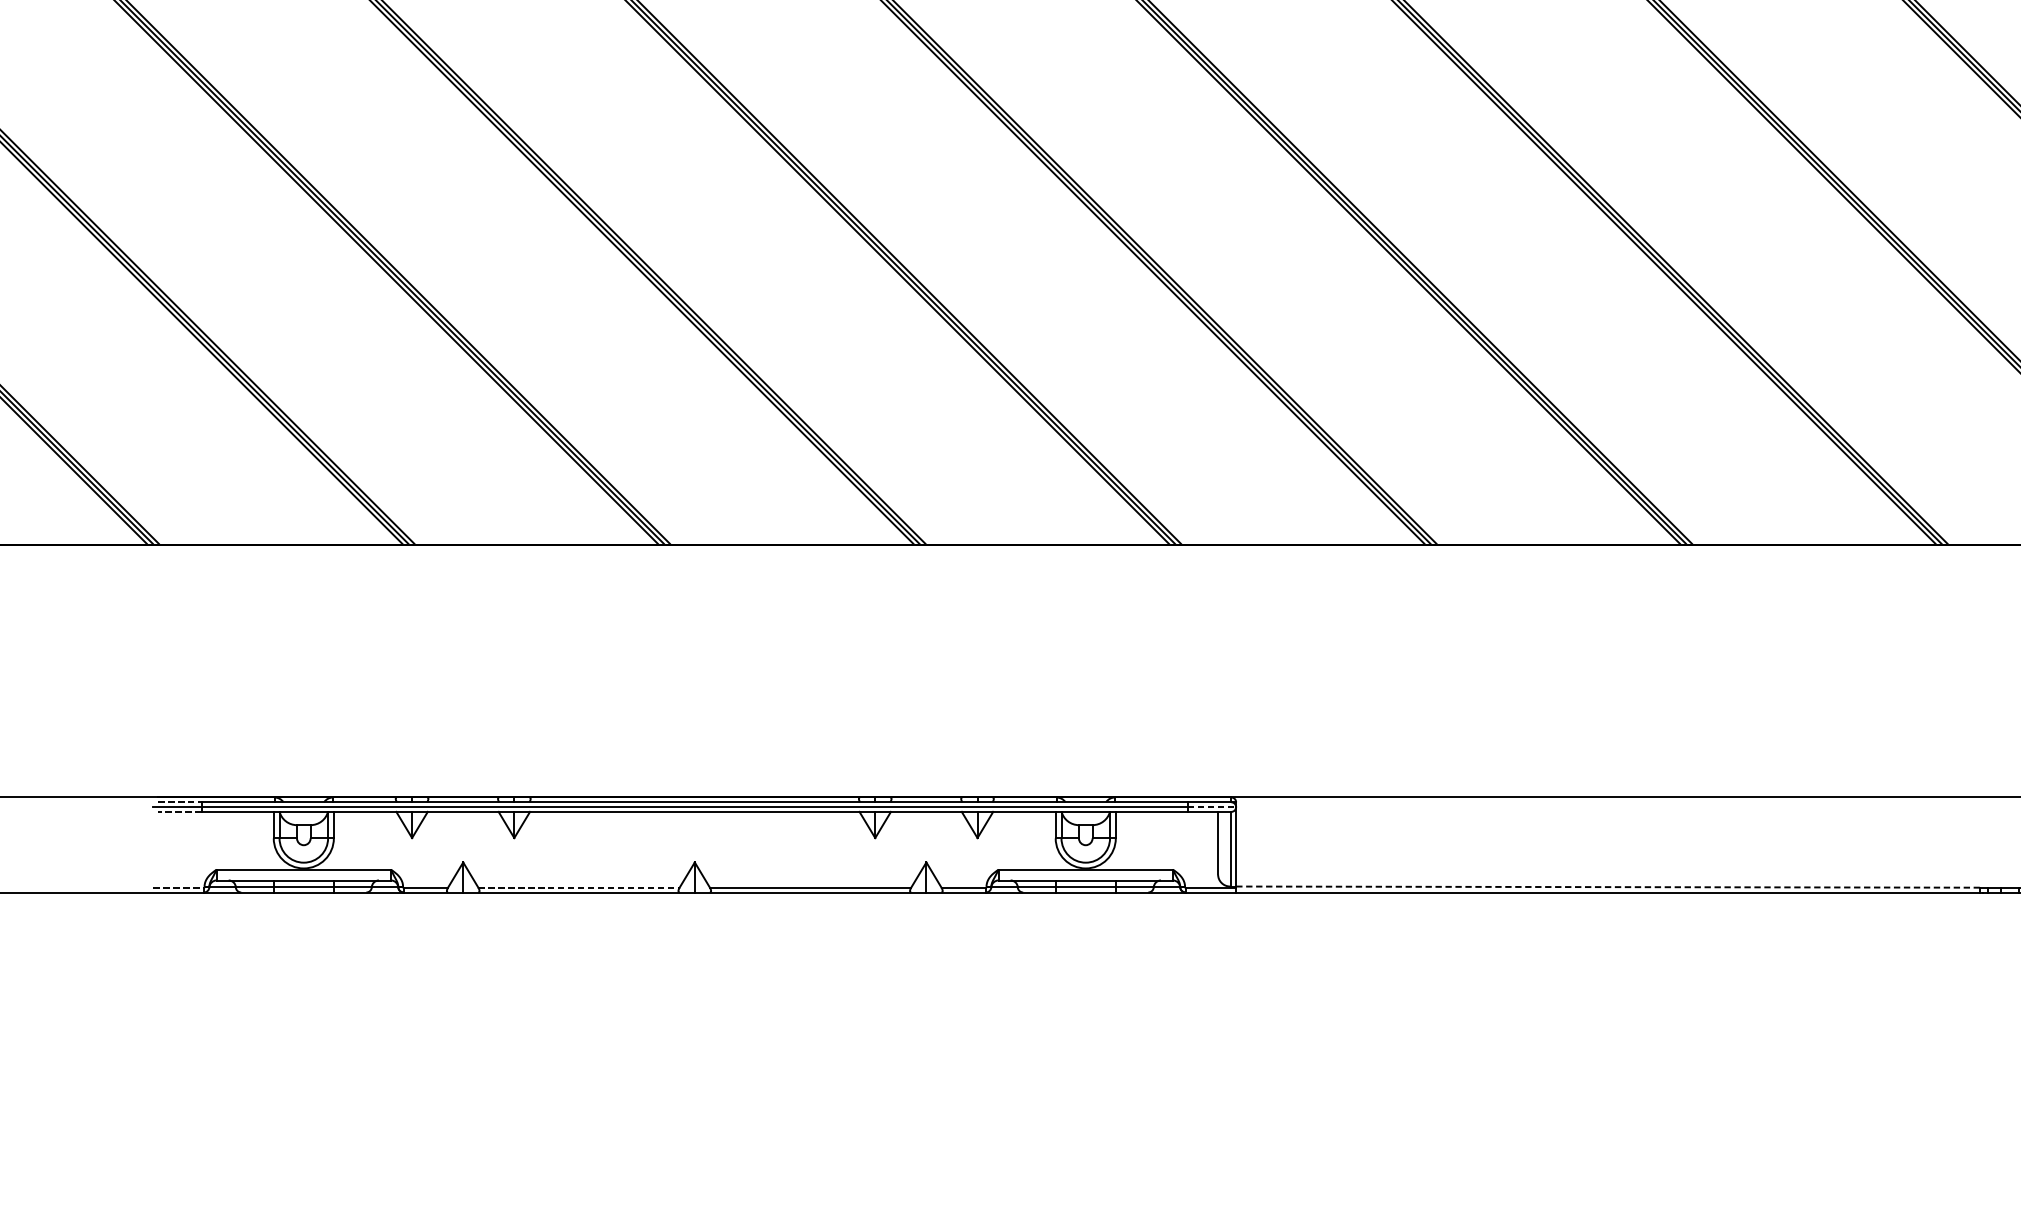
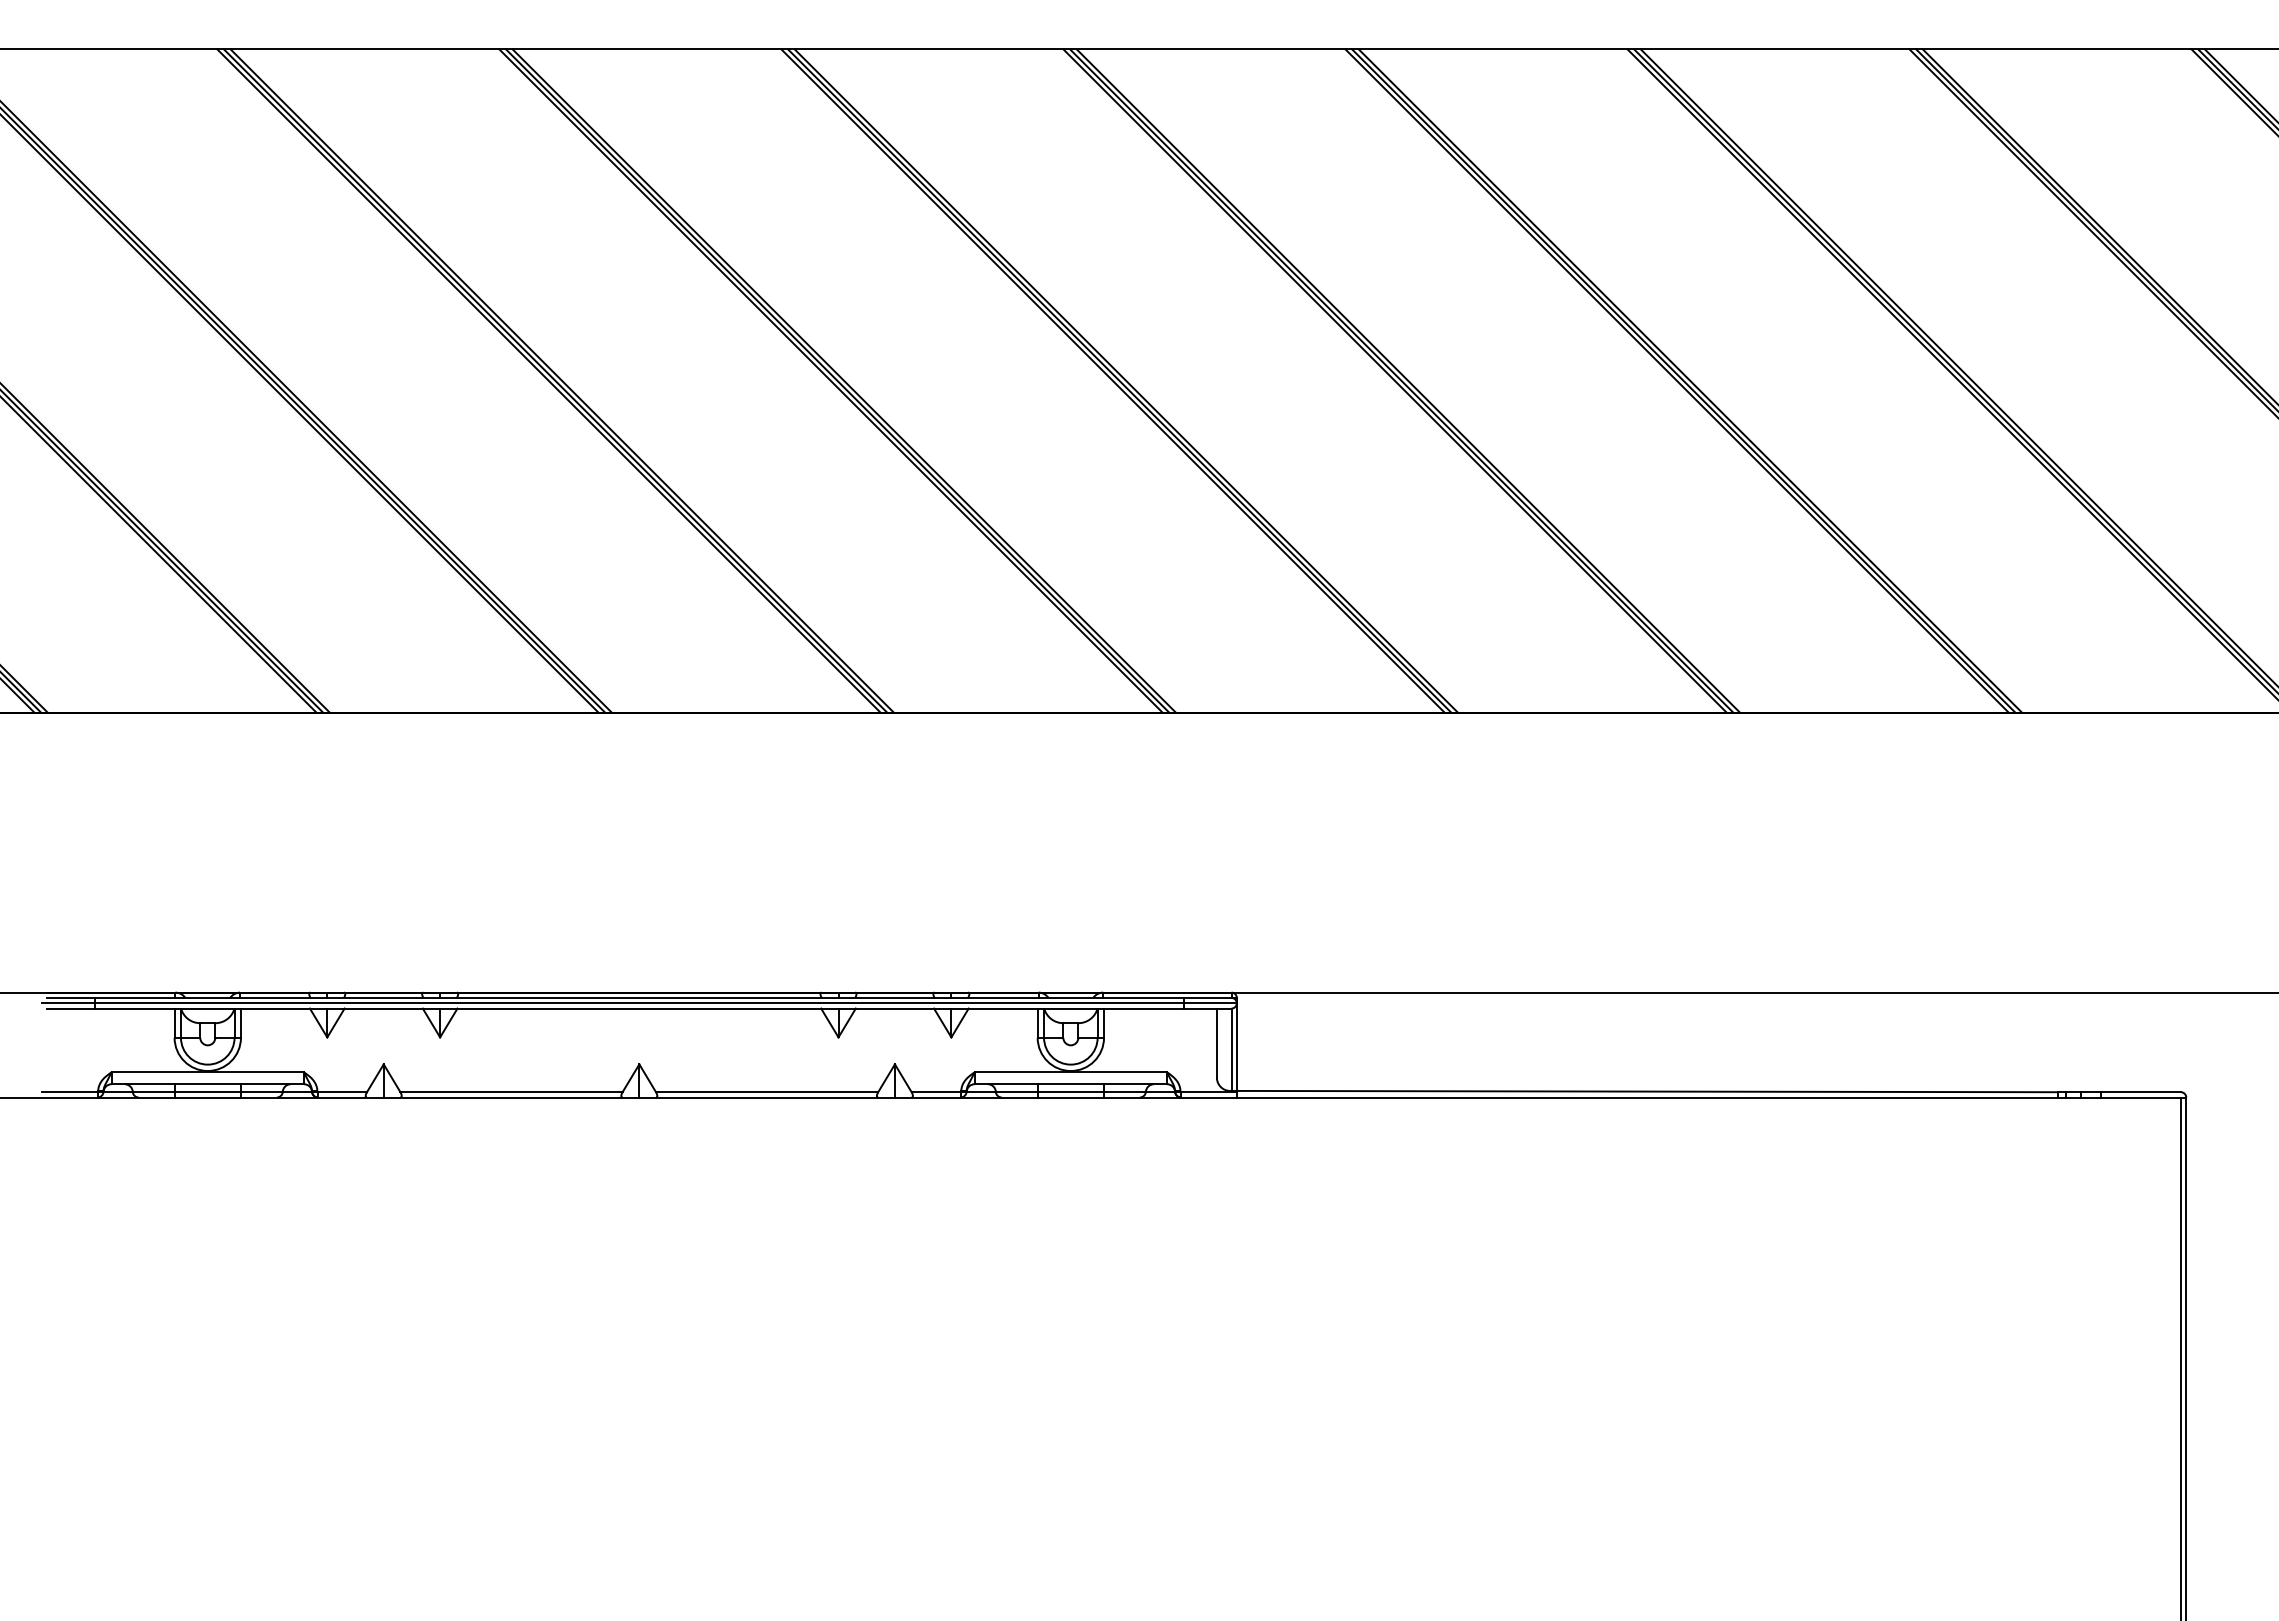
line: (180, 801) -> (71, 997), dashed -> solid
line: (1212, 807) -> (1210, 1003), dashed -> solid
line: (180, 811) -> (71, 1008), dashed -> solid
line: (178, 887) -> (69, 1092), dashed -> solid
line: (579, 887) -> (512, 1092), dashed -> solid
line: (1608, 887) -> (1647, 1091), dashed -> solid

